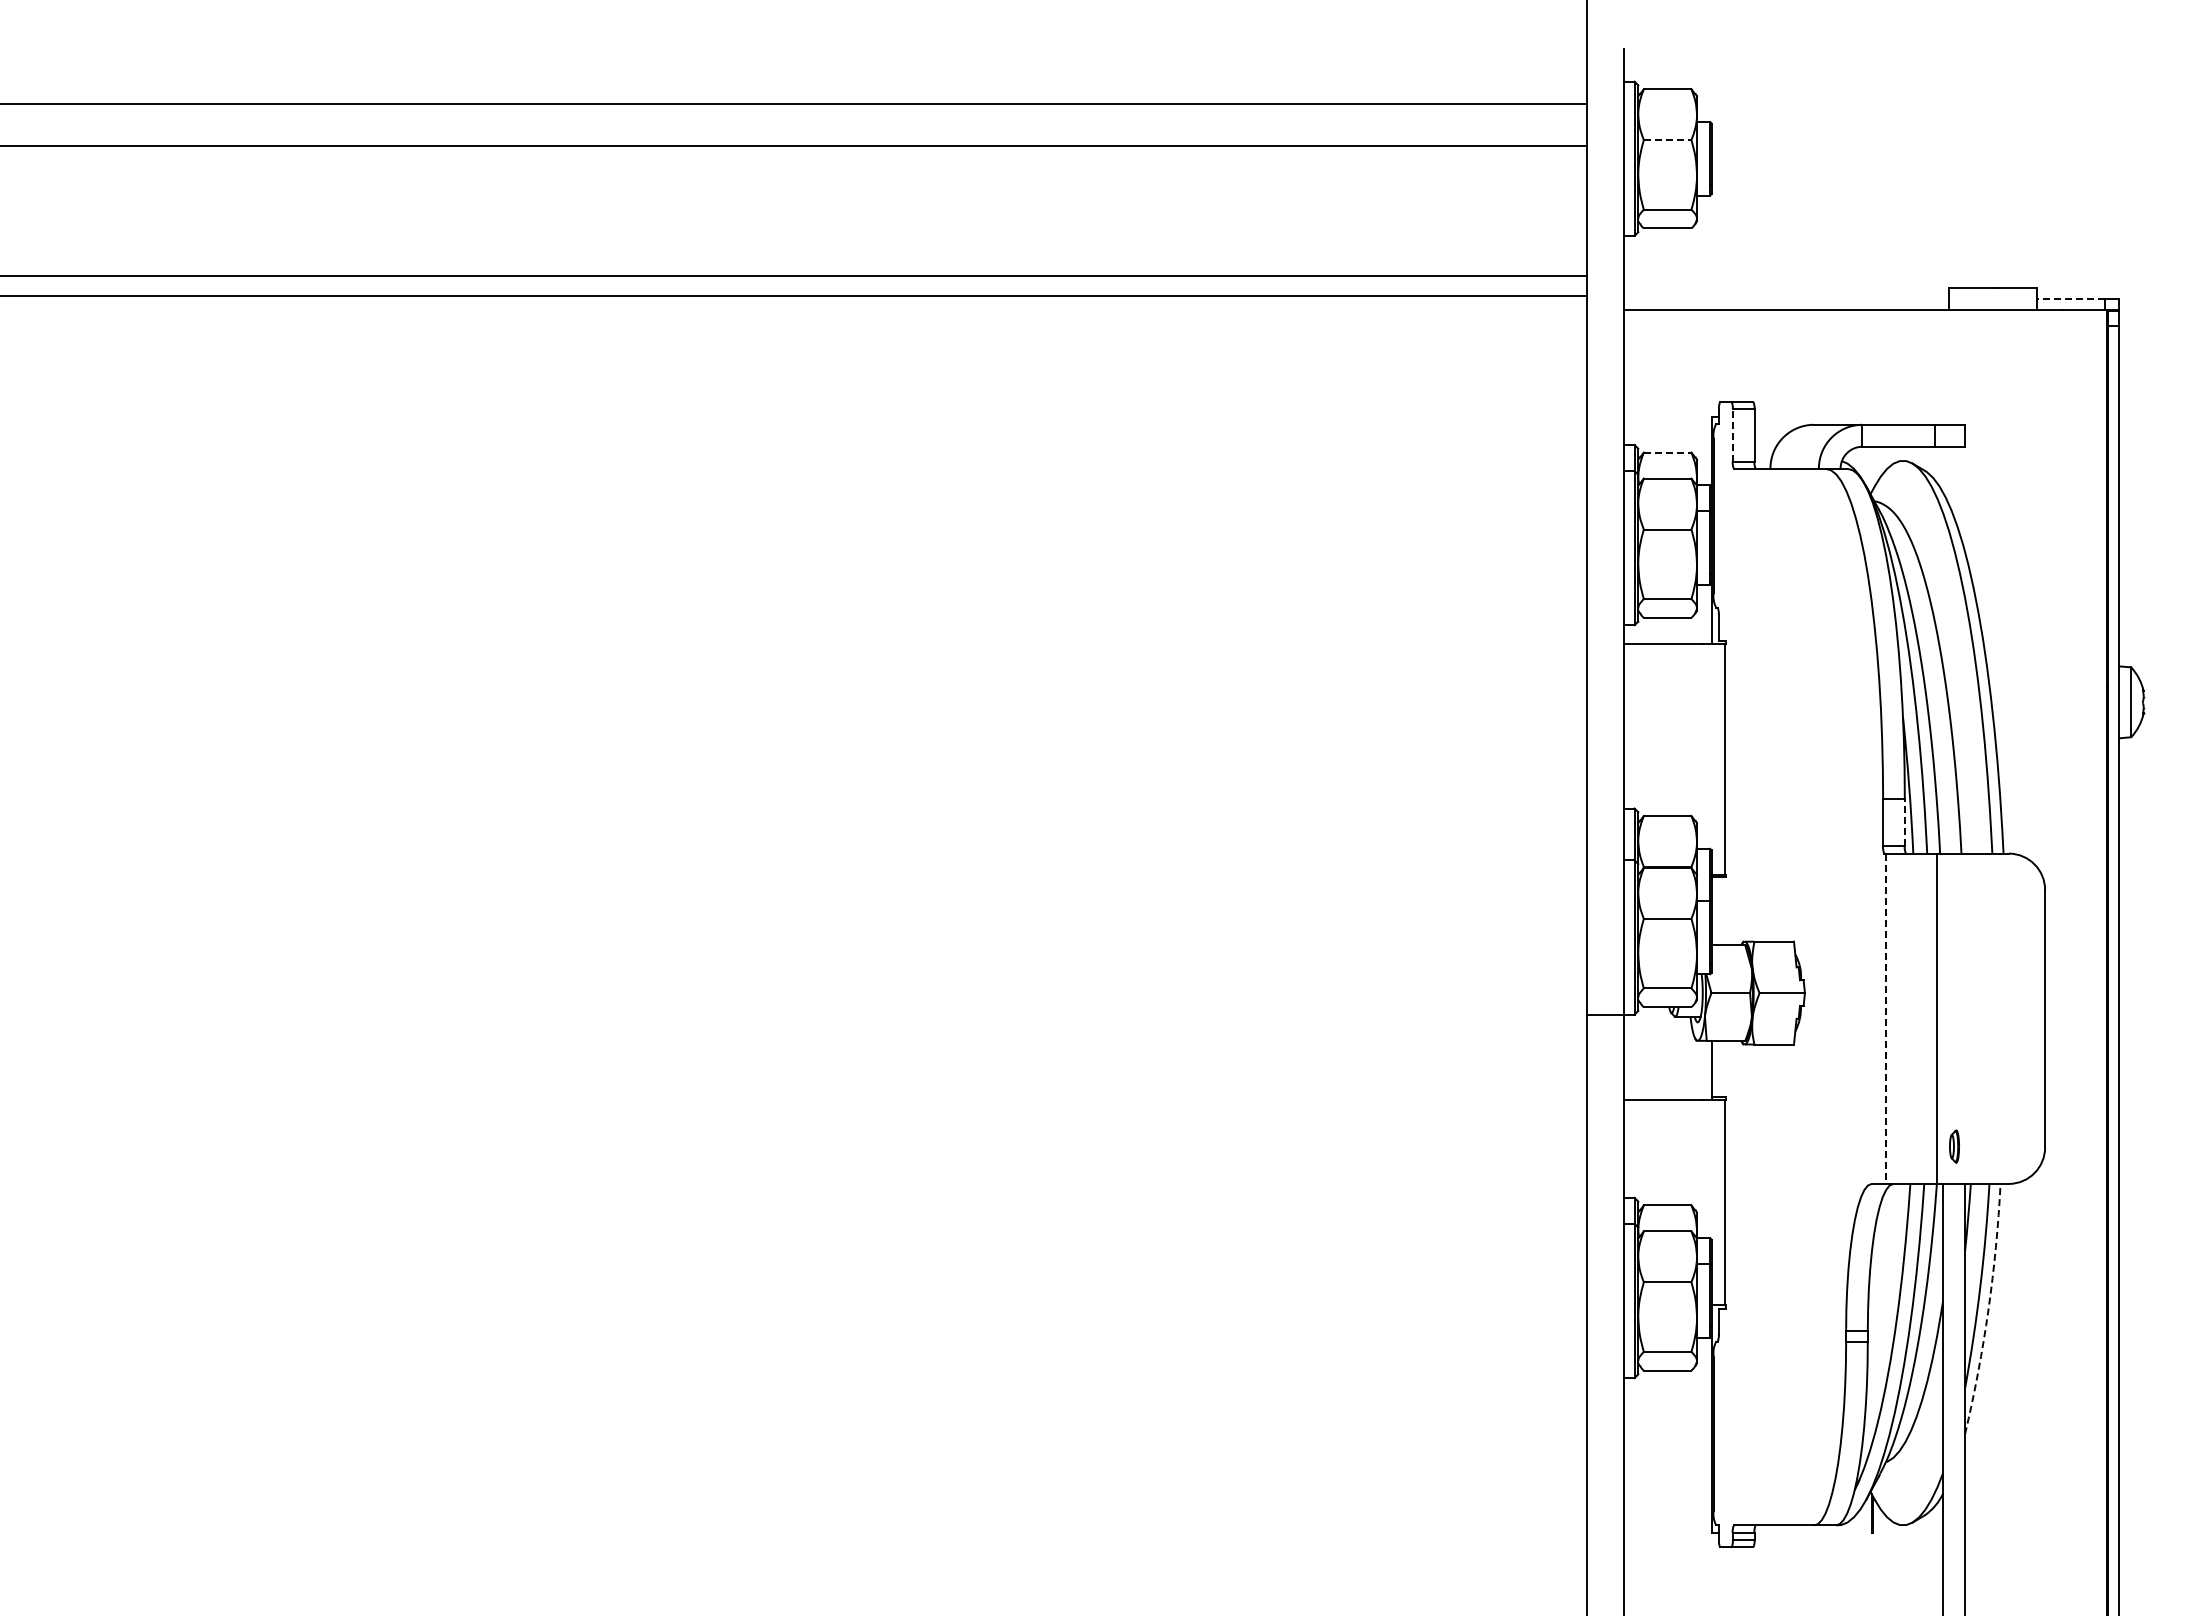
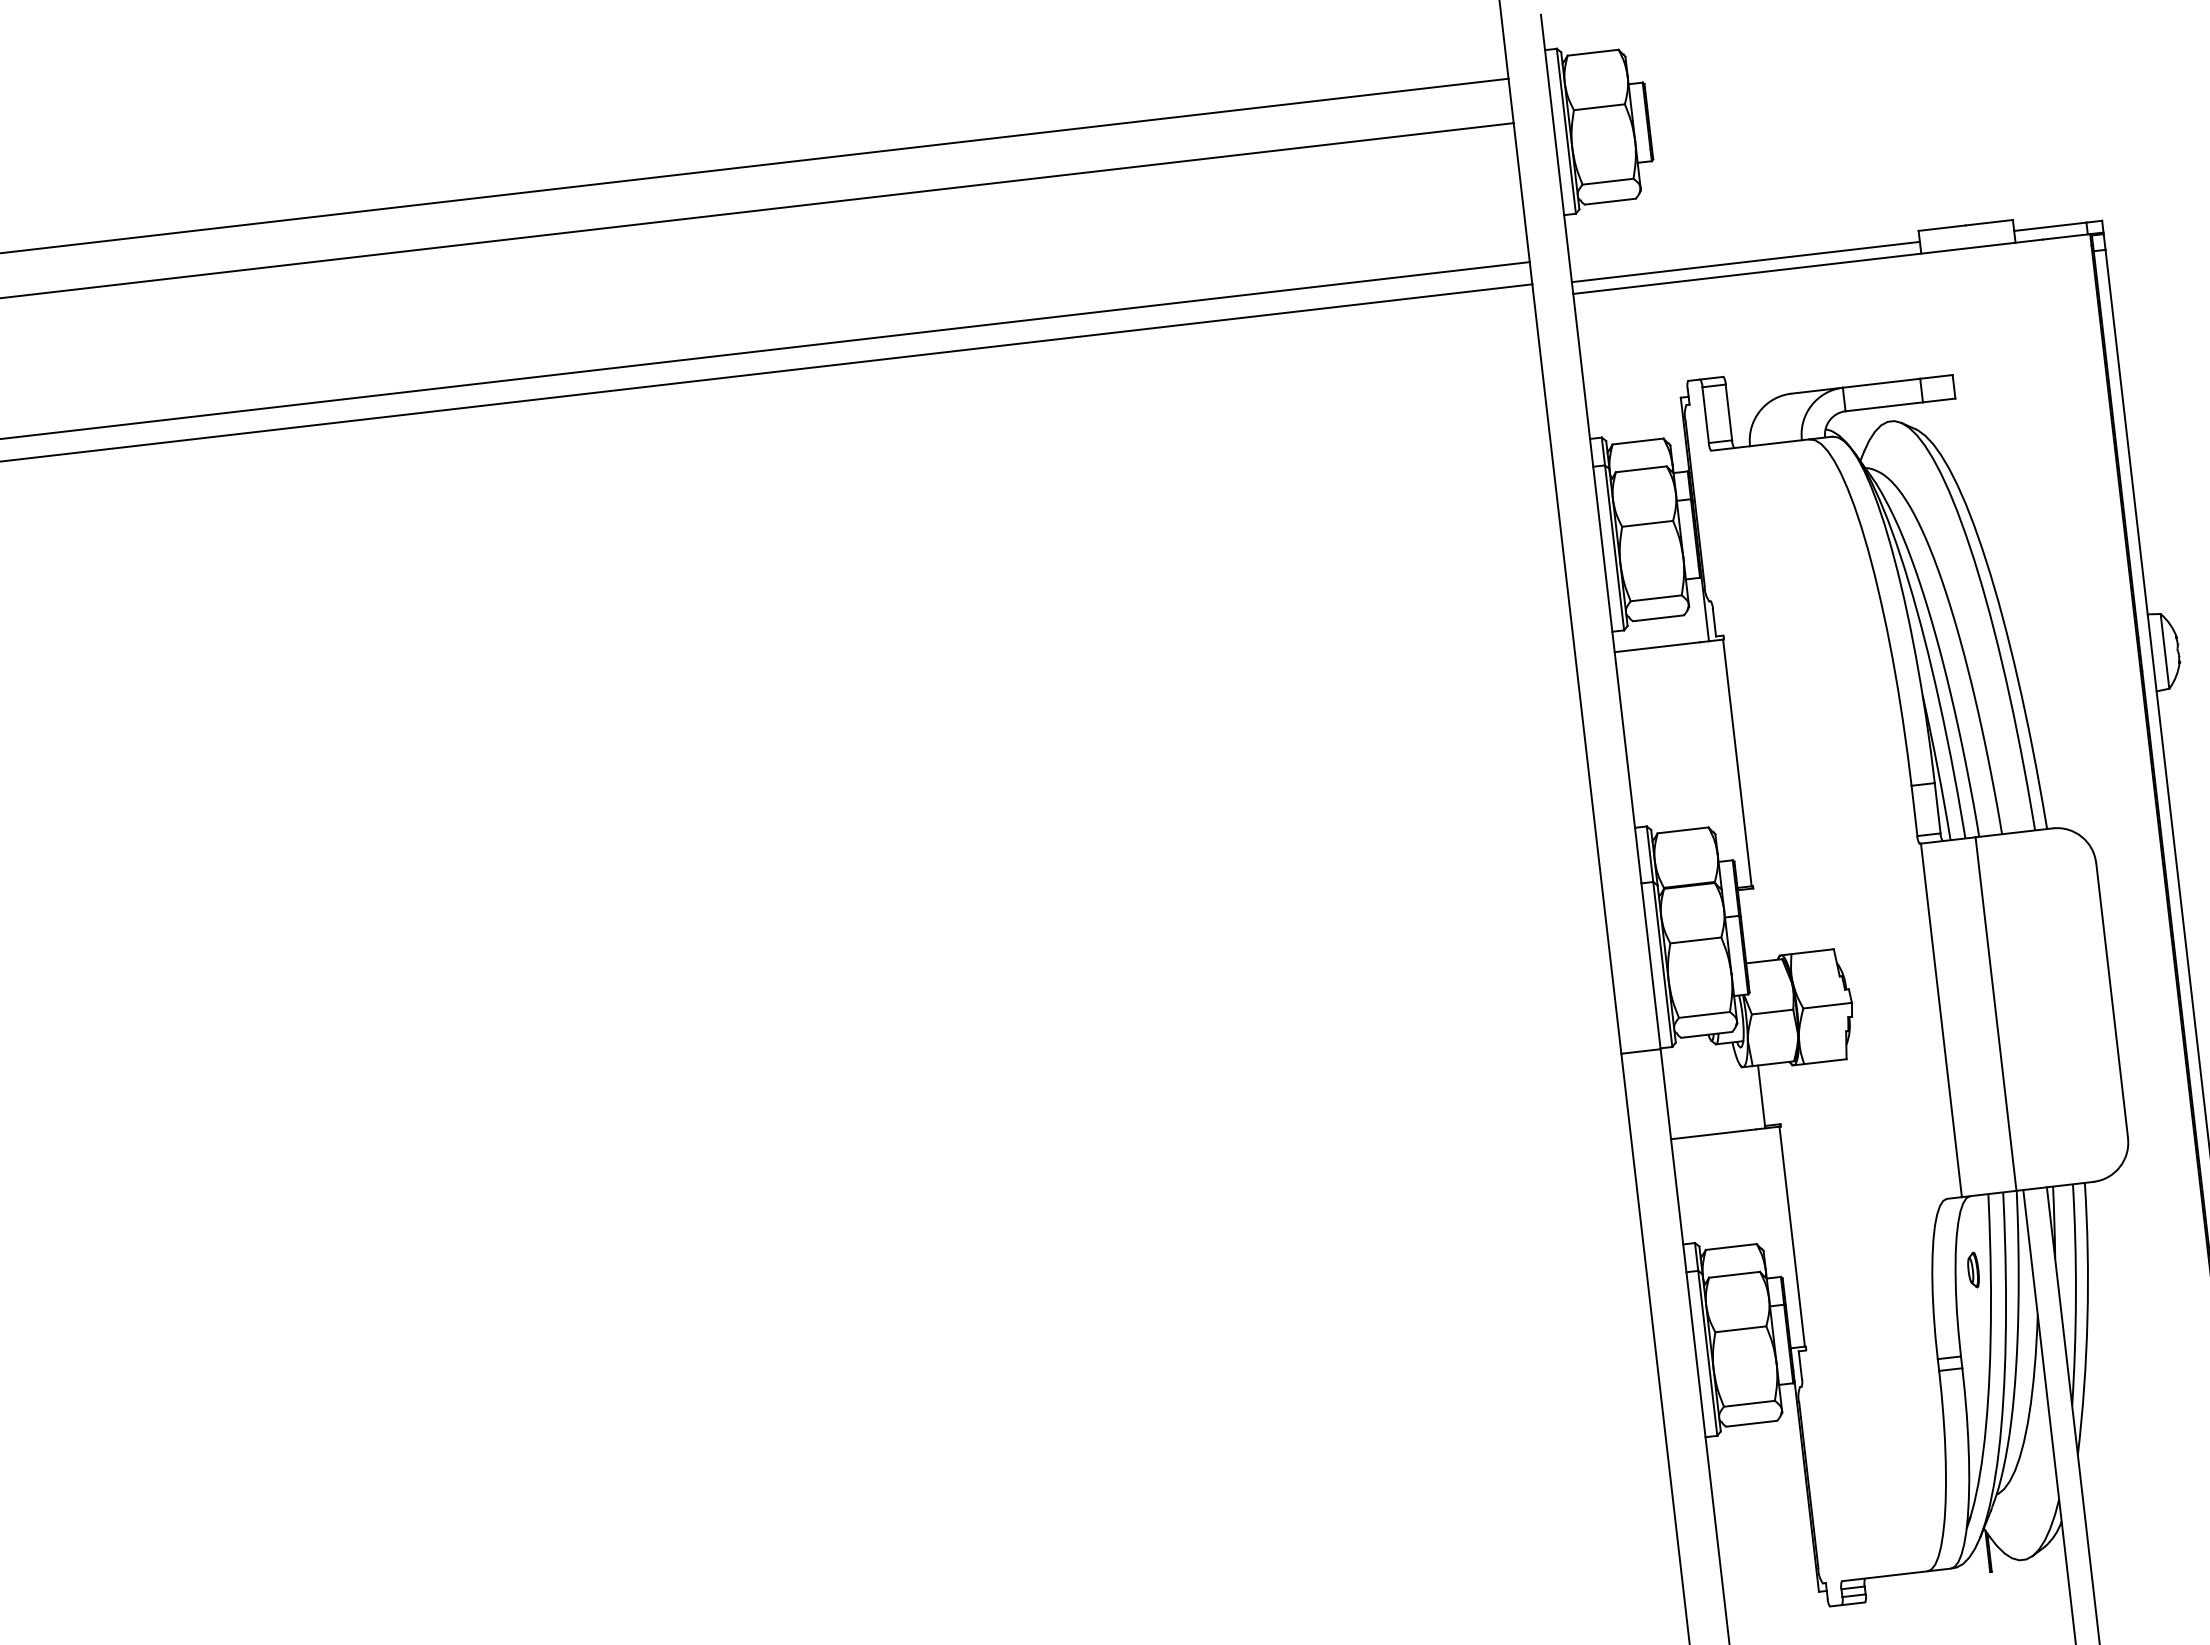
line: (1667, 140) -> (1599, 107), dashed -> solid
line: (1785, 298) -> (1745, 262), added
line: (2070, 298) -> (2050, 226), dashed -> solid
line: (1732, 434) -> (1705, 414), dashed -> solid
line: (1667, 452) -> (1637, 441), dashed -> solid
line: (1904, 822) -> (1937, 808), dashed -> solid
line: (1885, 1019) -> (1941, 1021), dashed -> solid
part: (1954, 1146) -> (1973, 1270), moved
arc: (1988, 1309) -> (2087, 1318), dashed -> solid

